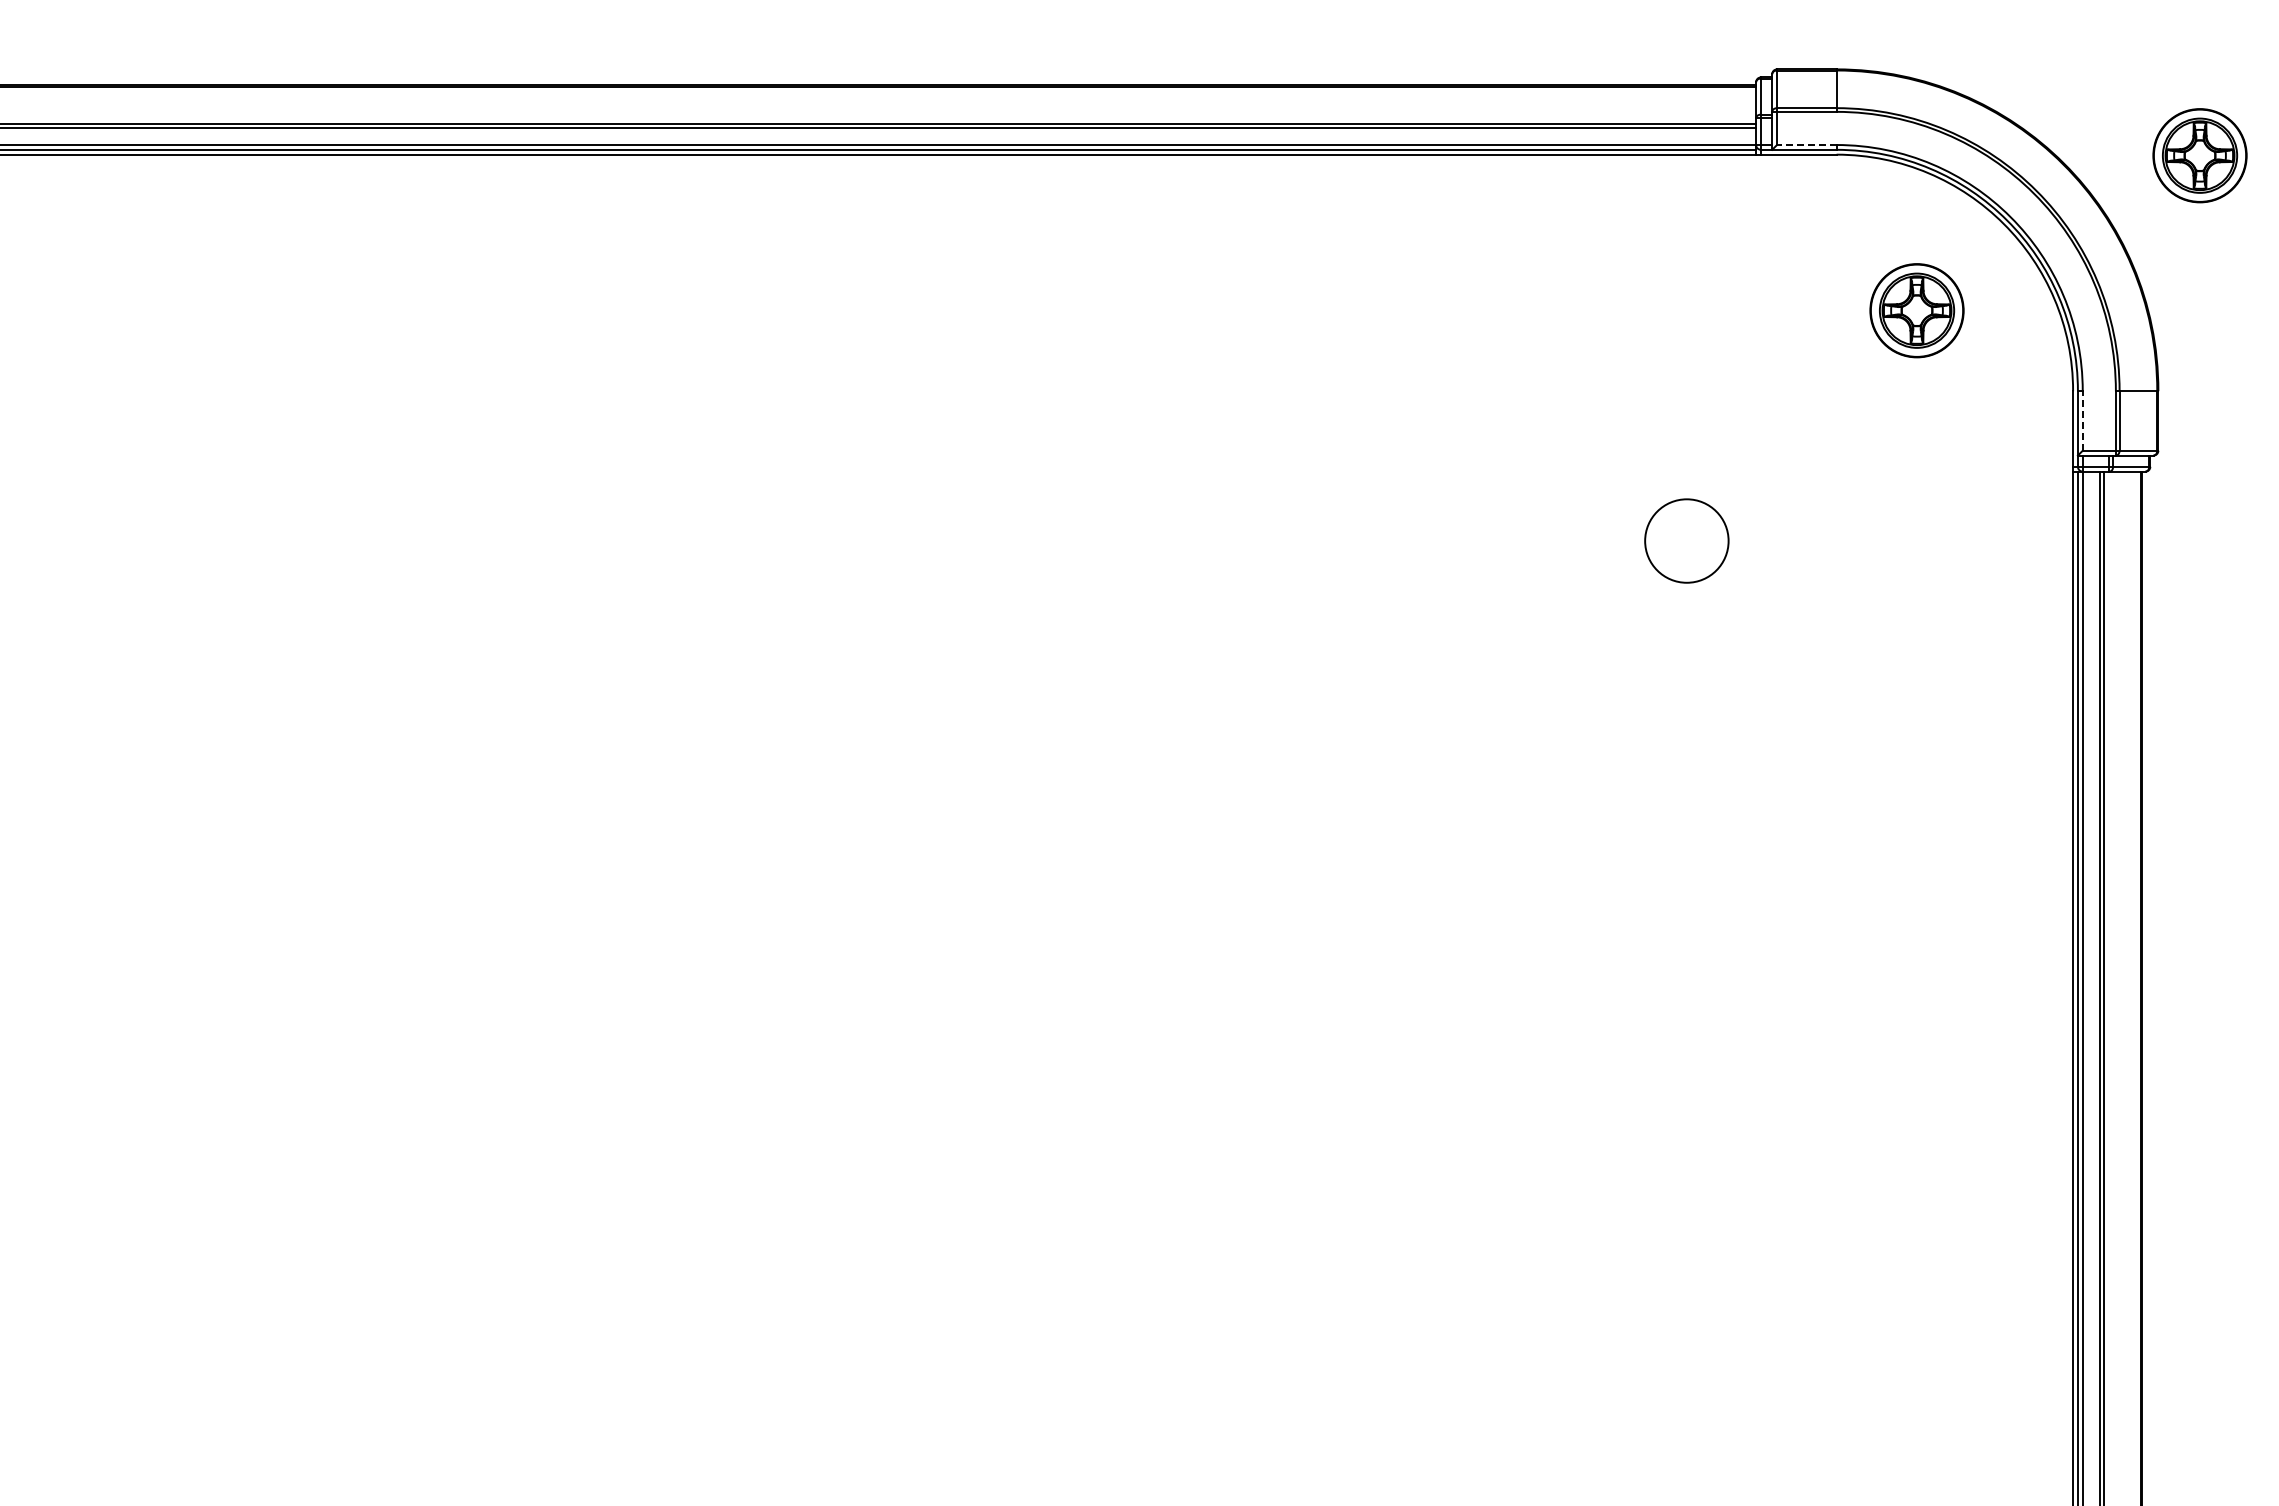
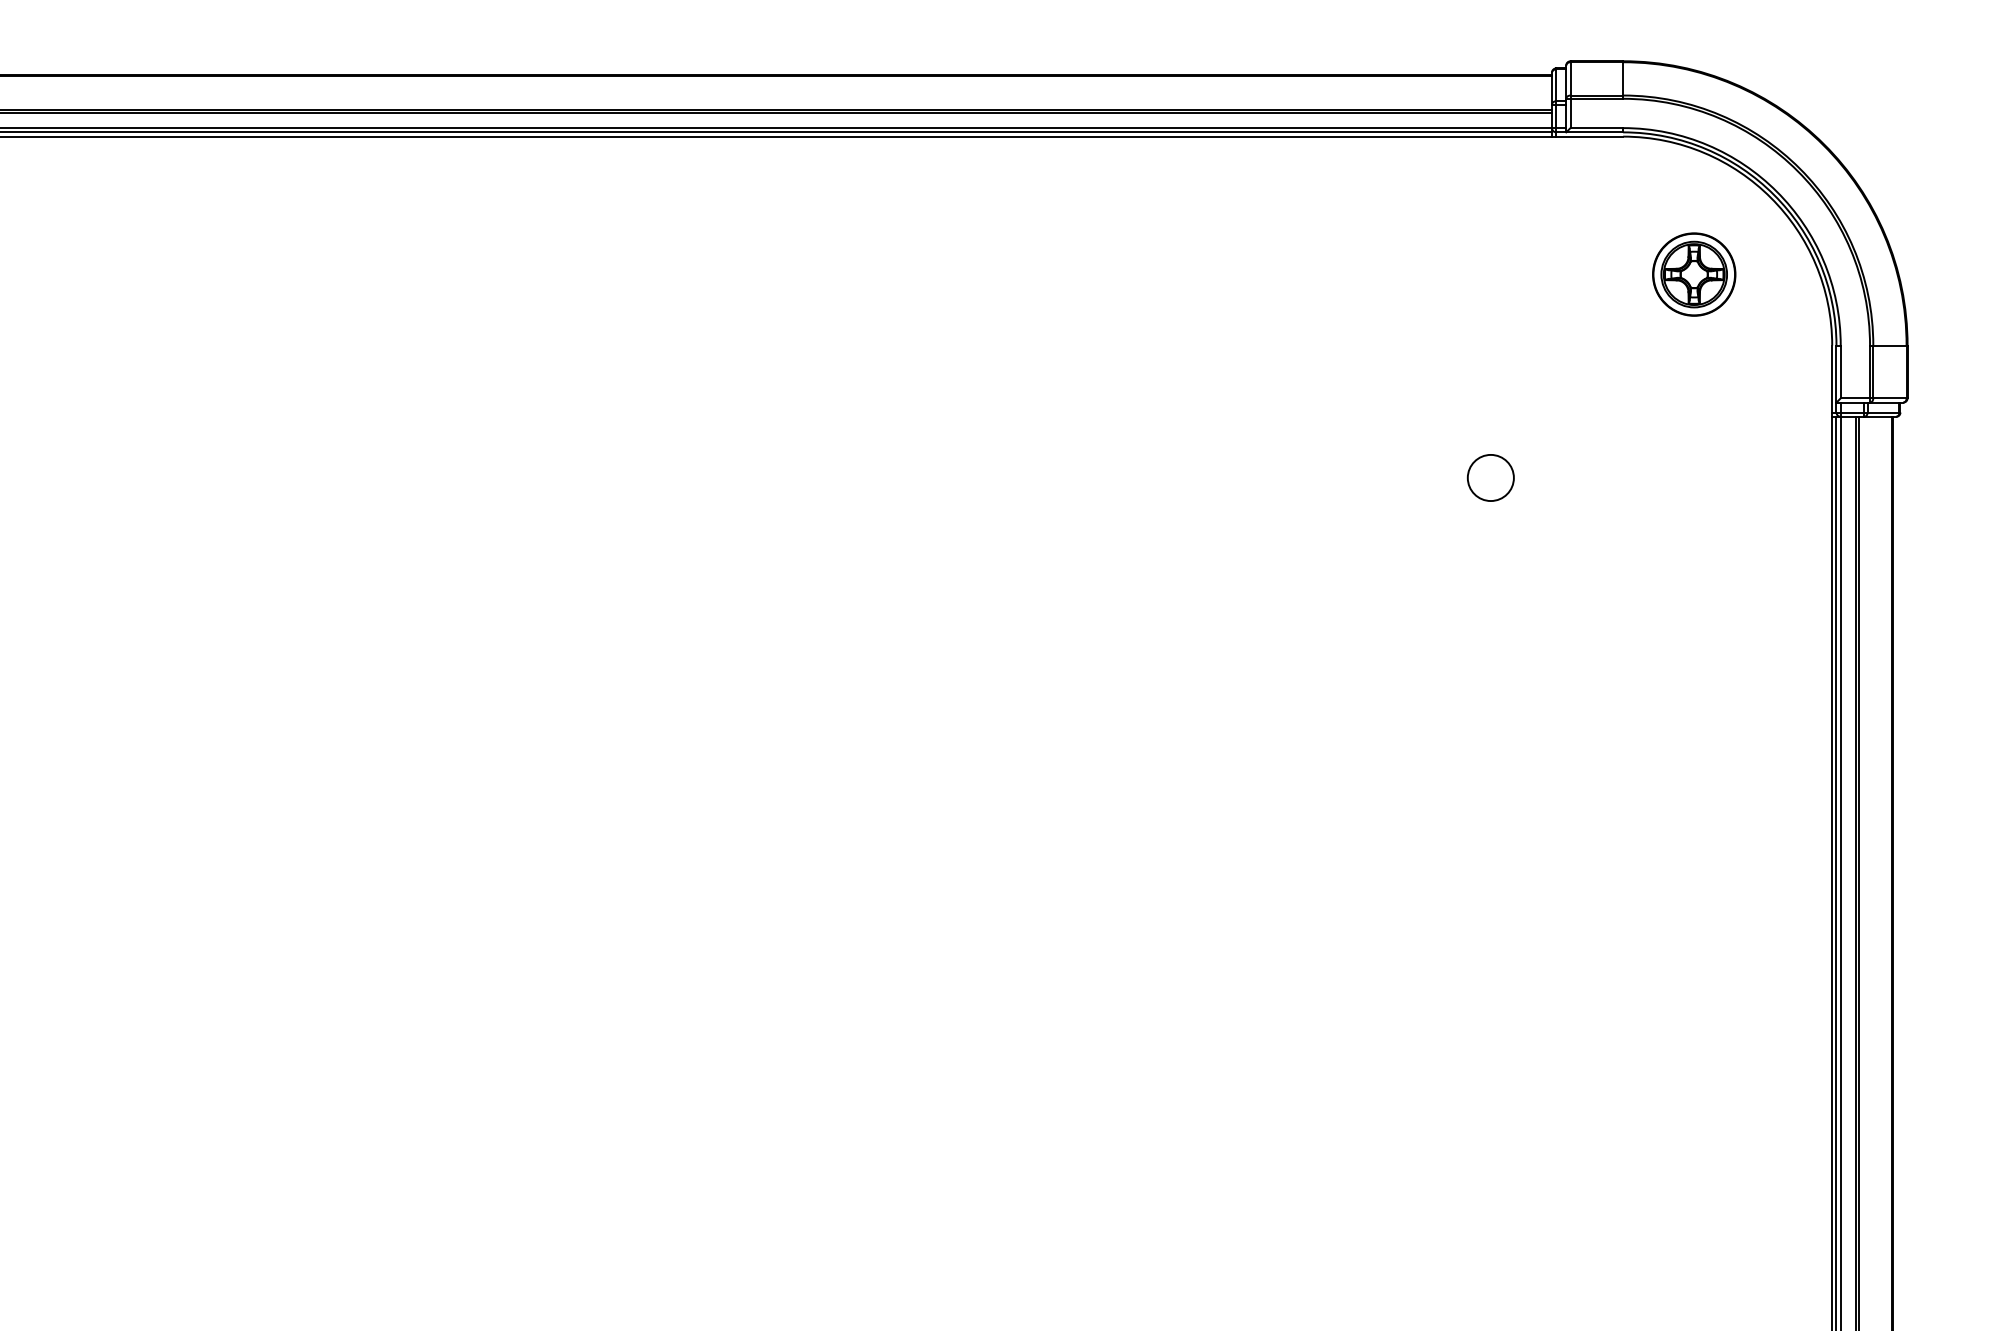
line: (1806, 145) -> (1596, 128), dashed -> solid
part: (2199, 155) -> (1943, 137), removed
line: (2082, 420) -> (1840, 371), dashed -> solid
circle: (1686, 540) -> (1490, 477), size x0.62

